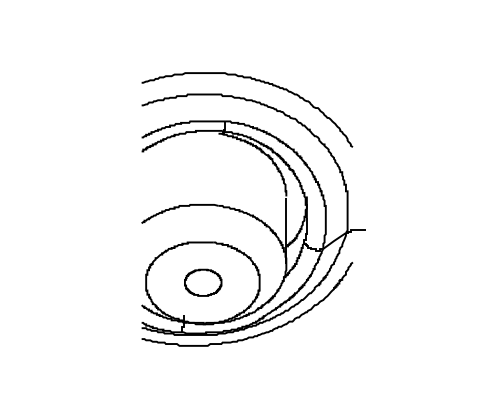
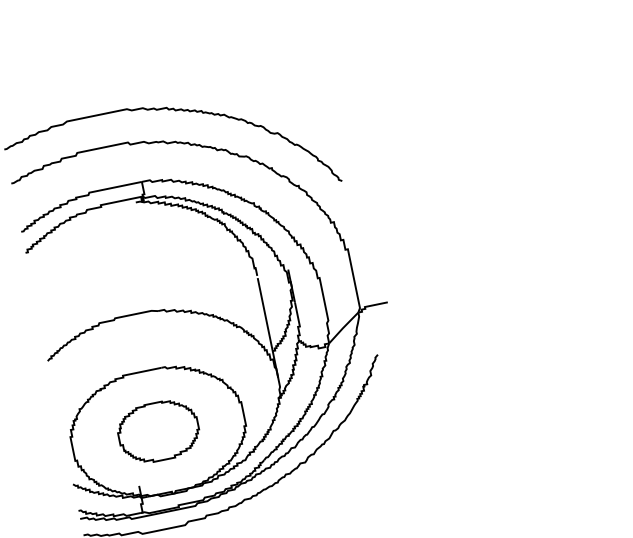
part: (203, 282) -> (159, 431), size x1.43

